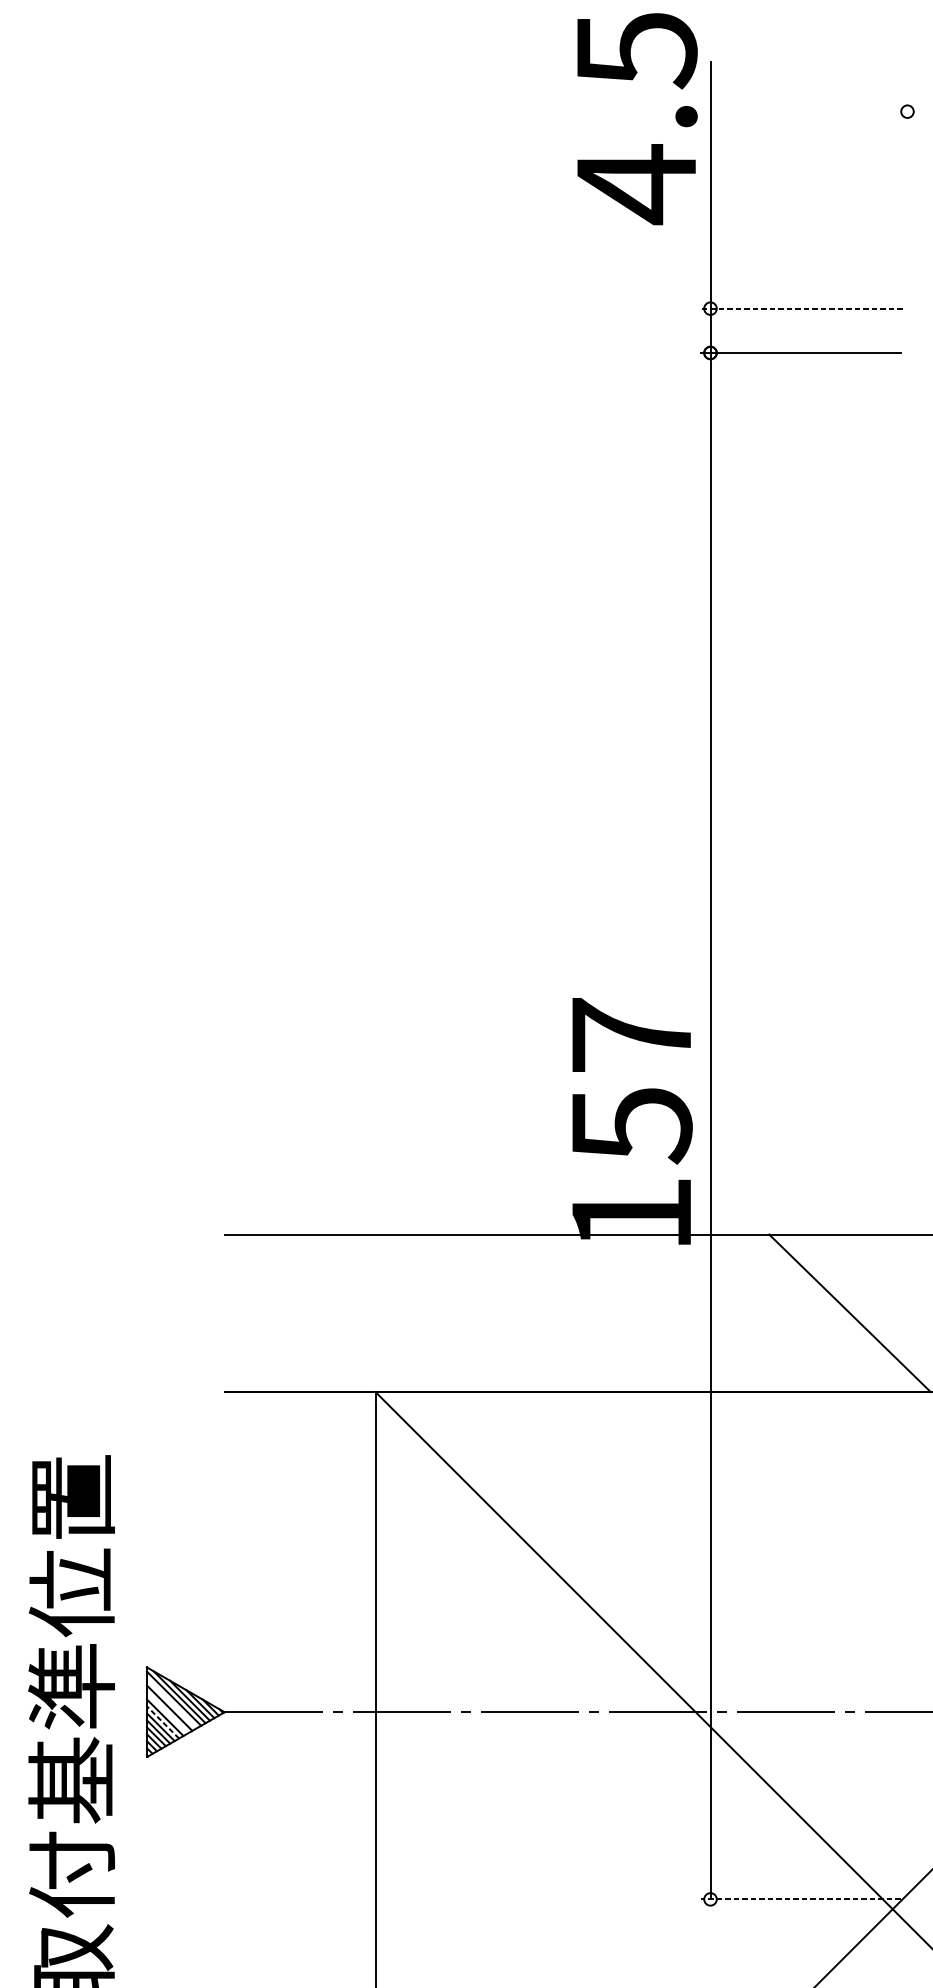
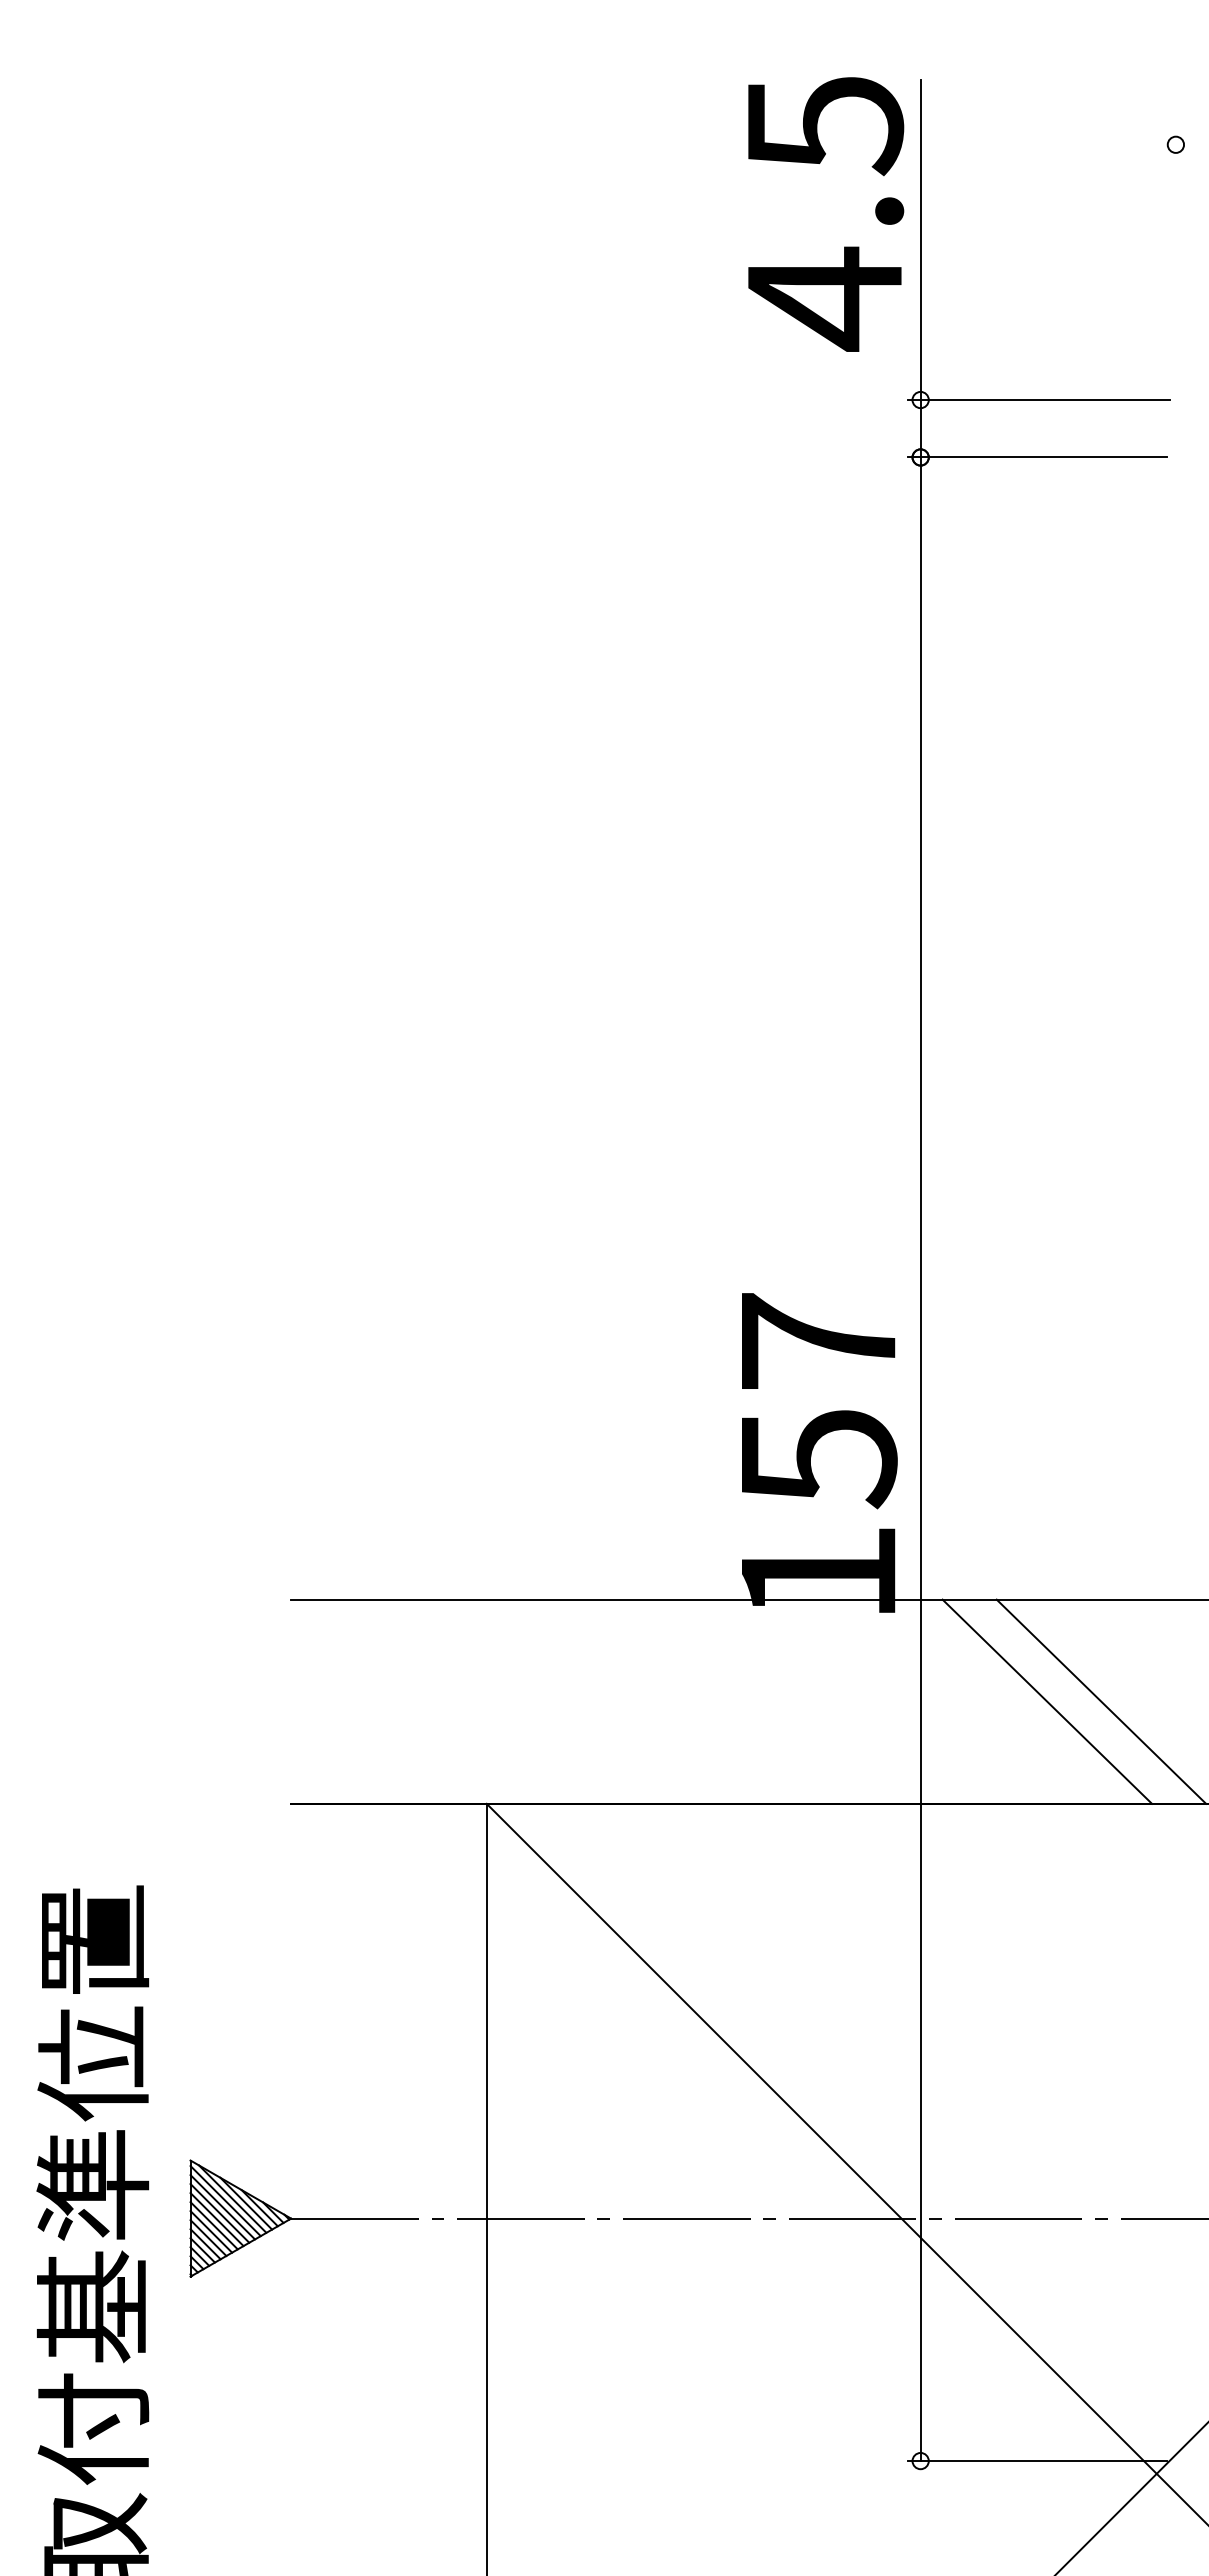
text: (637, 119) -> (826, 214), moved
line: (801, 309) -> (1038, 400), dashed -> solid
line: (808, 1313) -> (1047, 1701), added
line: (171, 1703) -> (222, 2207), added
line: (167, 1712) -> (216, 2219), added
line: (163, 1722) -> (211, 2231), dashed -> solid
line: (800, 1899) -> (1037, 2461), dashed -> solid

